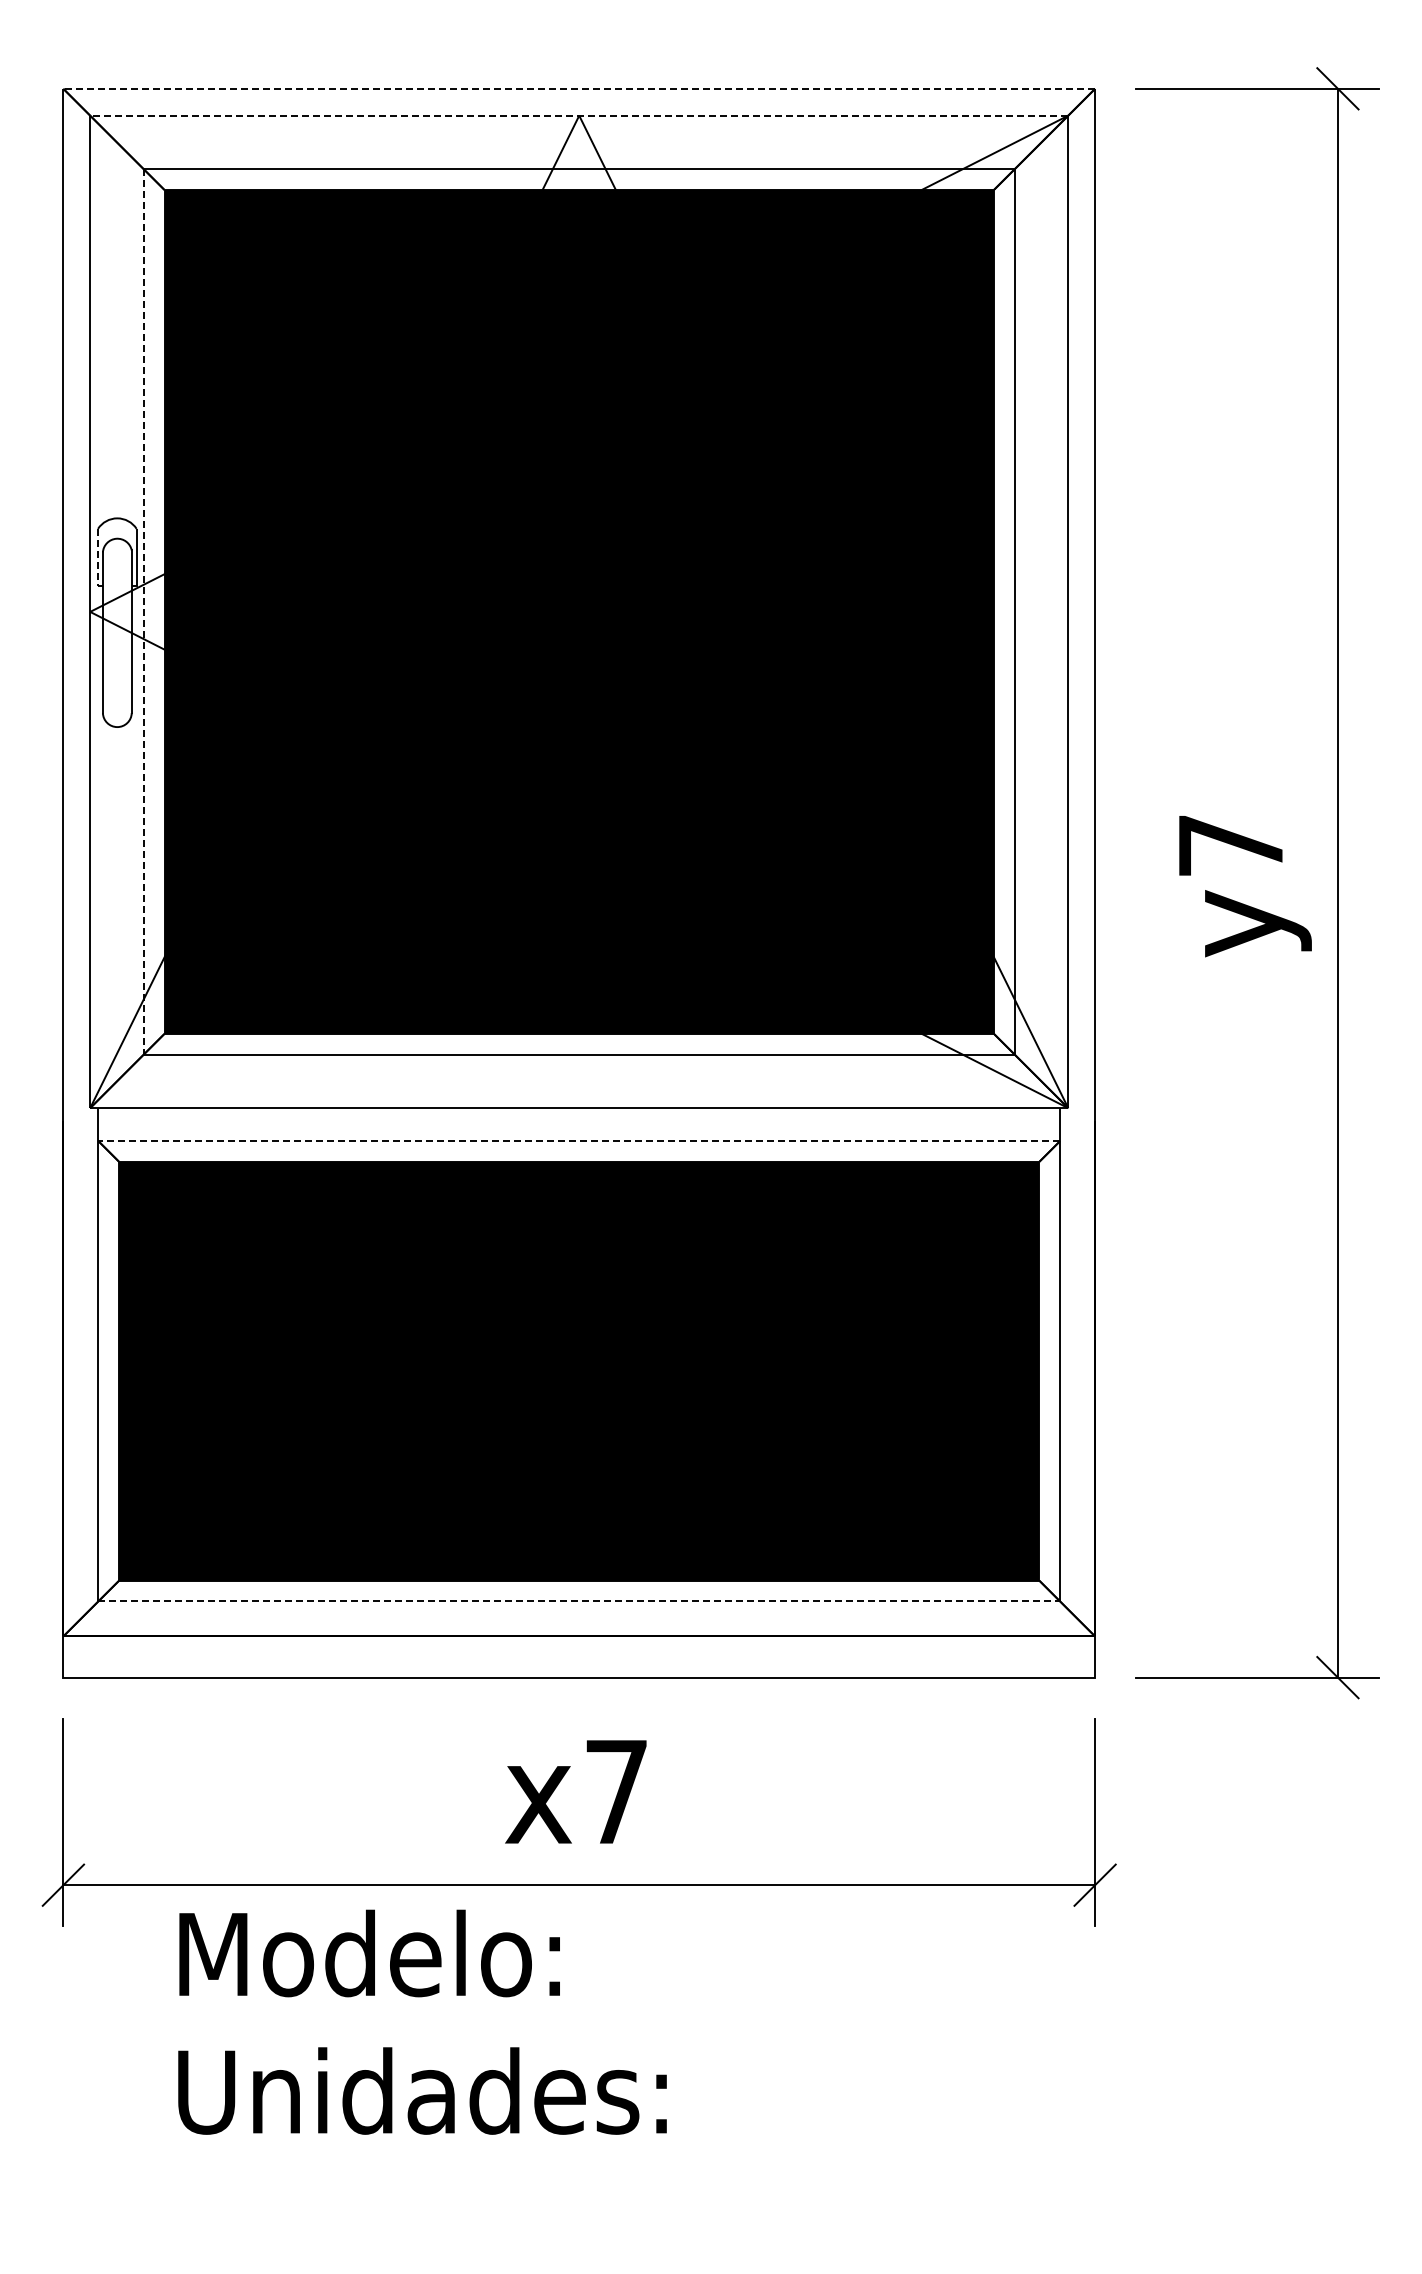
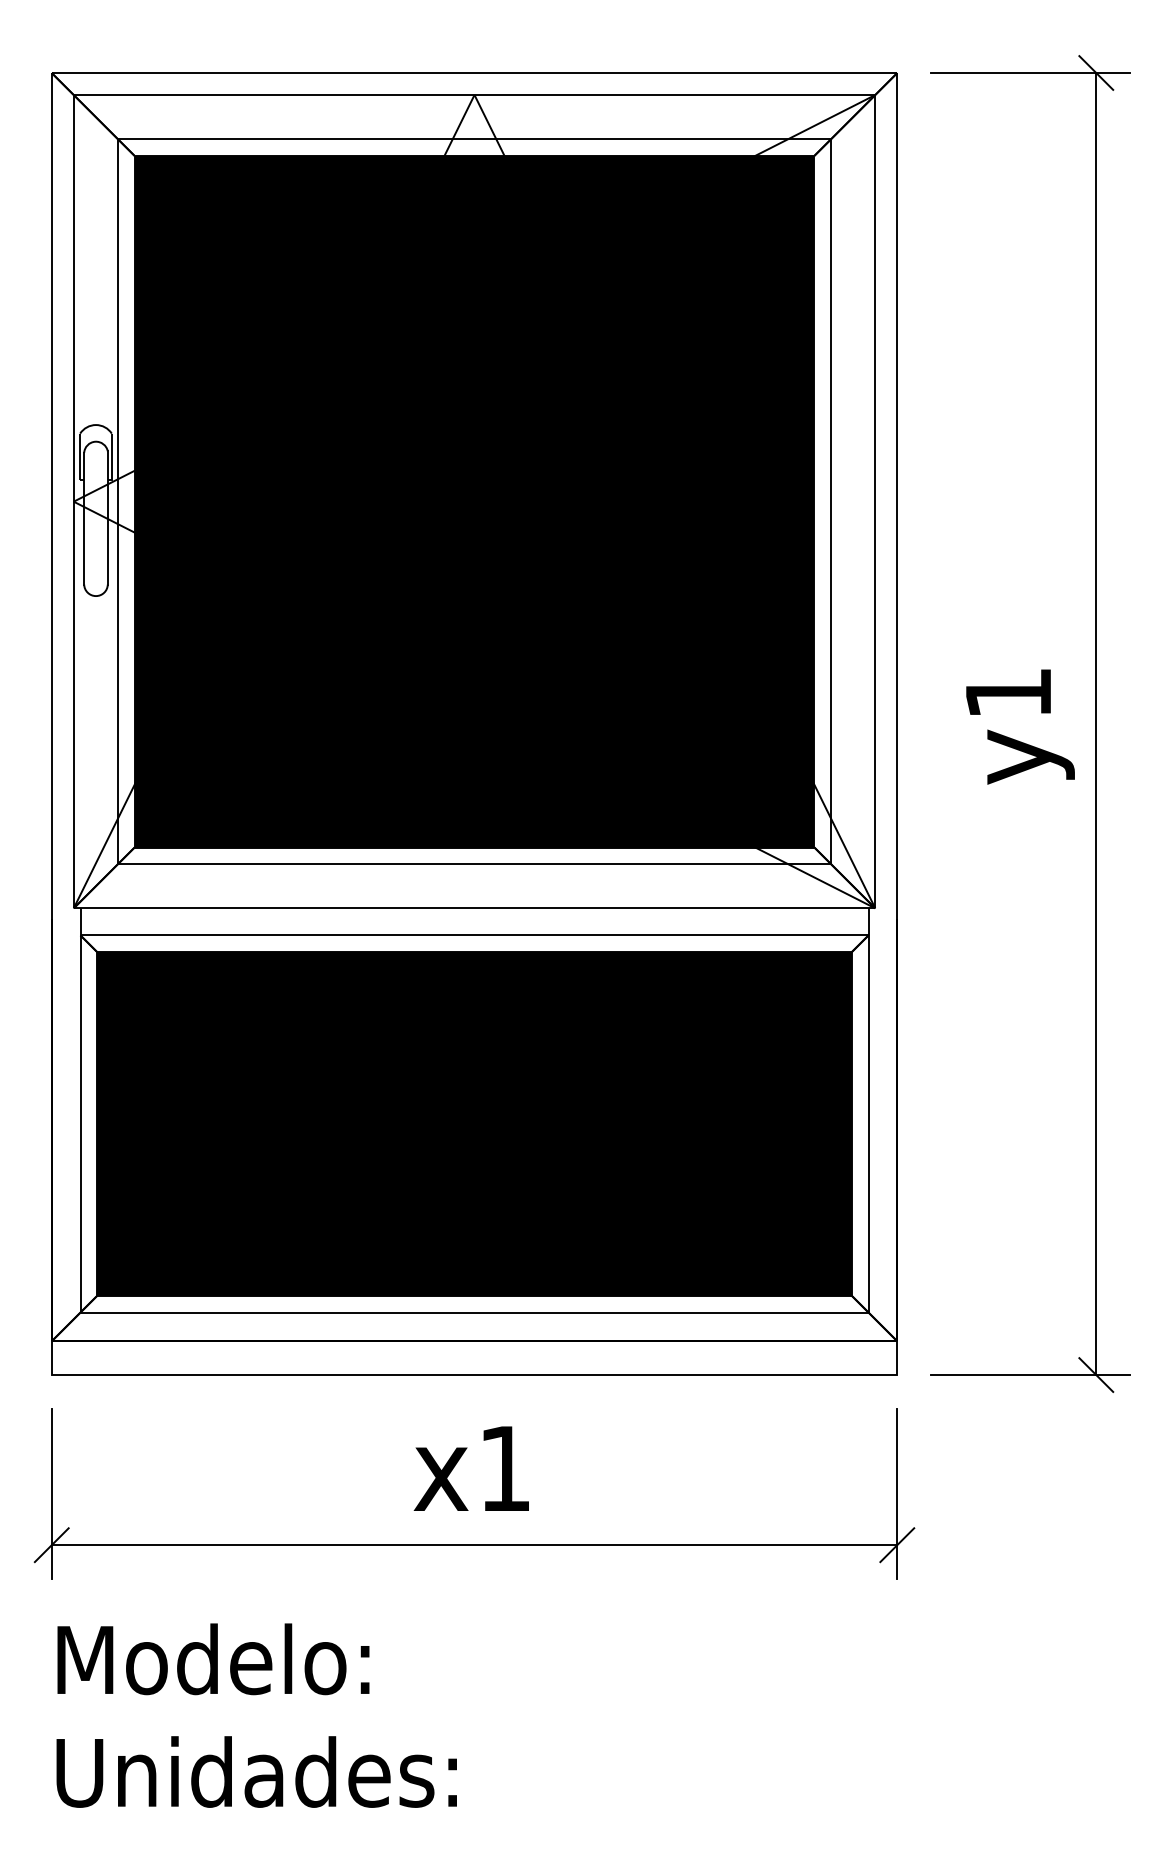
line: (579, 88) -> (474, 72), dashed -> solid
line: (578, 115) -> (473, 94), dashed -> solid
line: (98, 557) -> (80, 457), dashed -> solid
line: (143, 611) -> (117, 501), dashed -> solid
text: (1230, 845) -> (1008, 693), y7 -> y1
line: (579, 1141) -> (474, 935), dashed -> solid
line: (579, 1601) -> (474, 1312), dashed -> solid
text: (616, 1791) -> (505, 1468), x7 -> x1
text: (422, 2021) -> (256, 1715), moved

